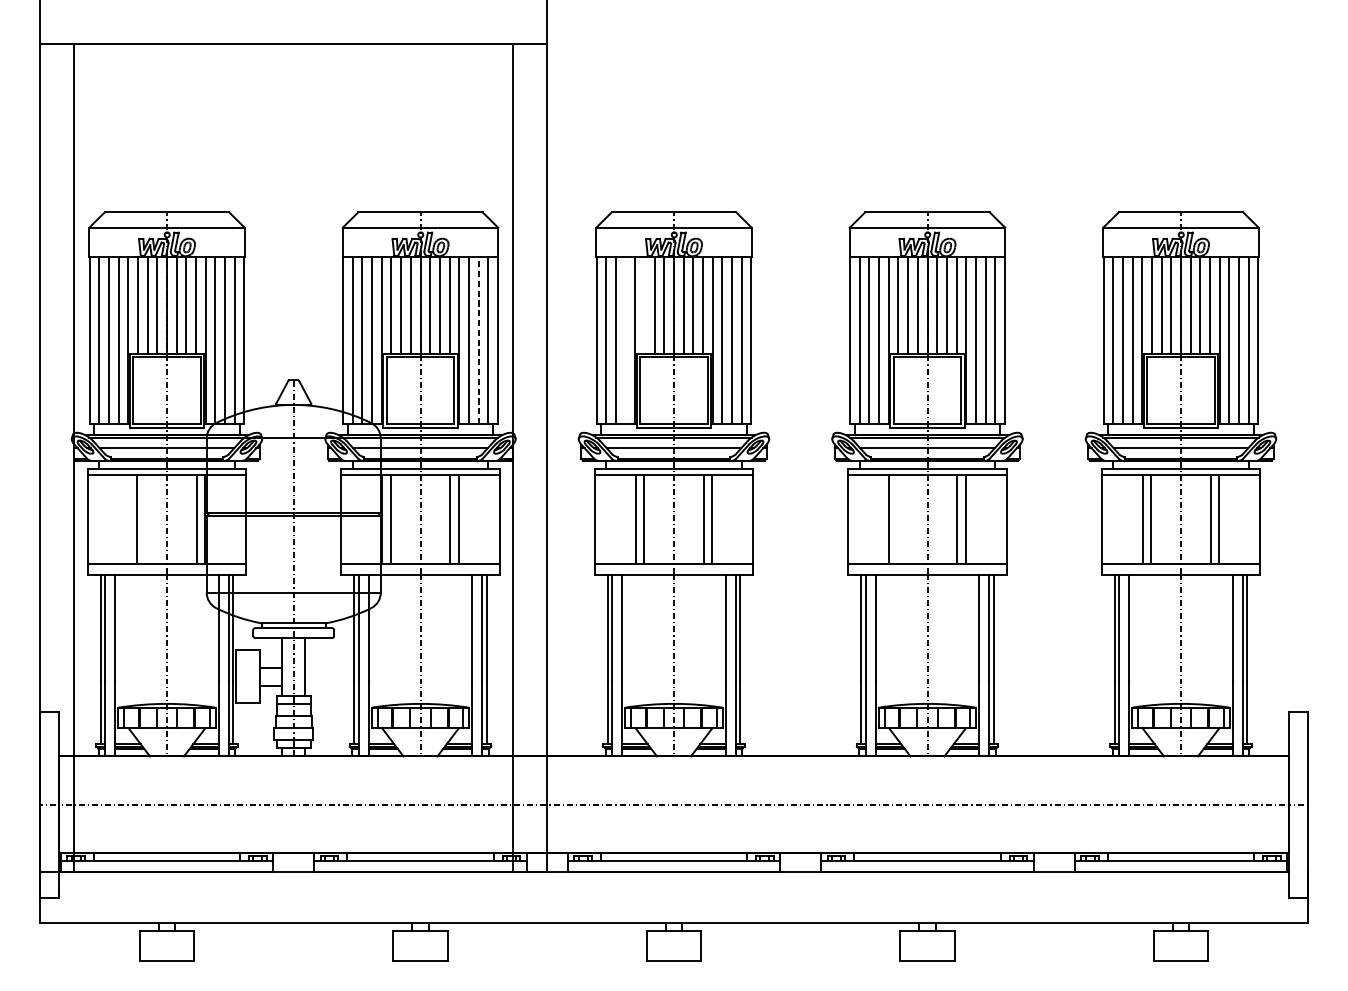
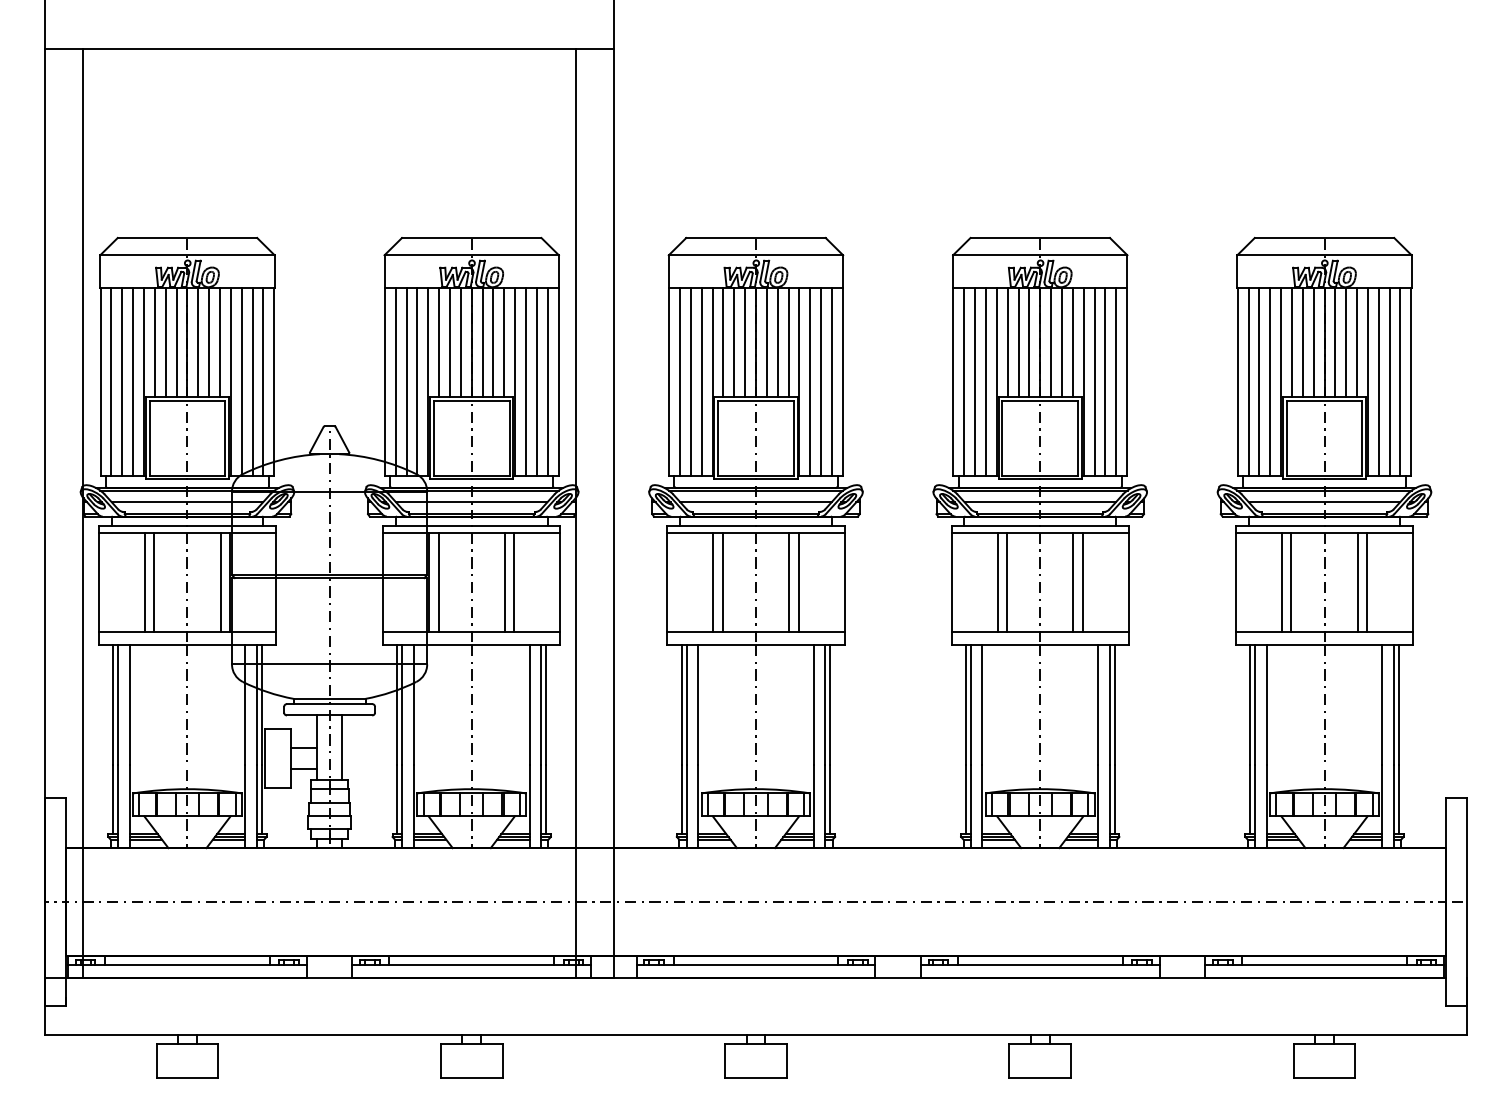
line: (645, 305) -> (723, 342), added
line: (478, 340) -> (536, 381), dashed -> solid
line: (625, 340) -> (701, 381), added
line: (128, 519) -> (144, 582), added
line: (898, 519) -> (1007, 582), added

